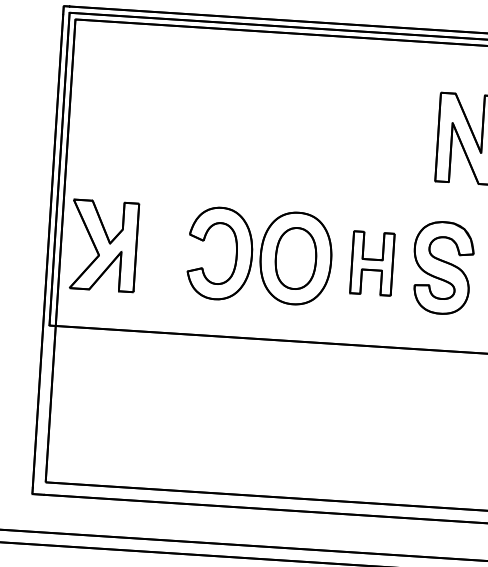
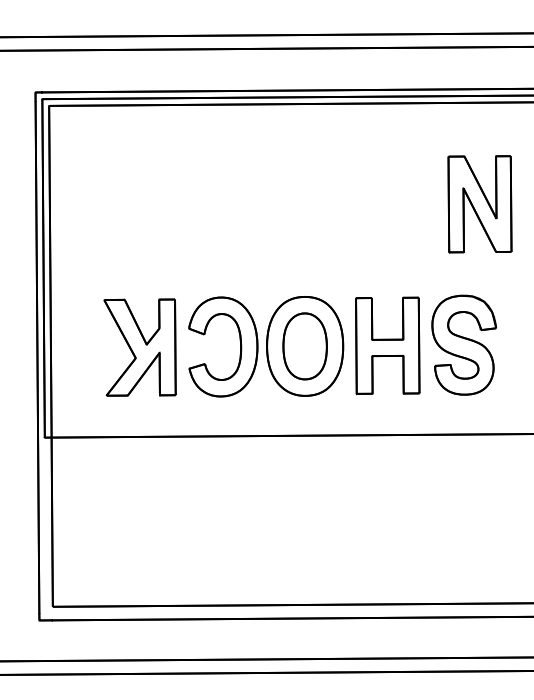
part: (103, 245) -> (139, 347), moved
part: (372, 263) -> (387, 345), size x1.43

